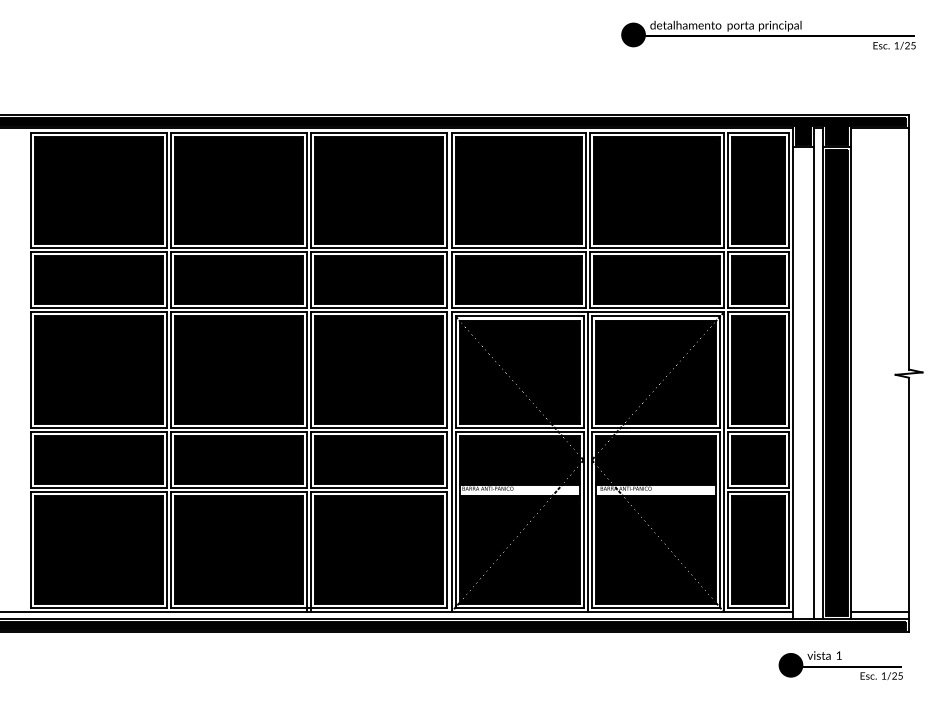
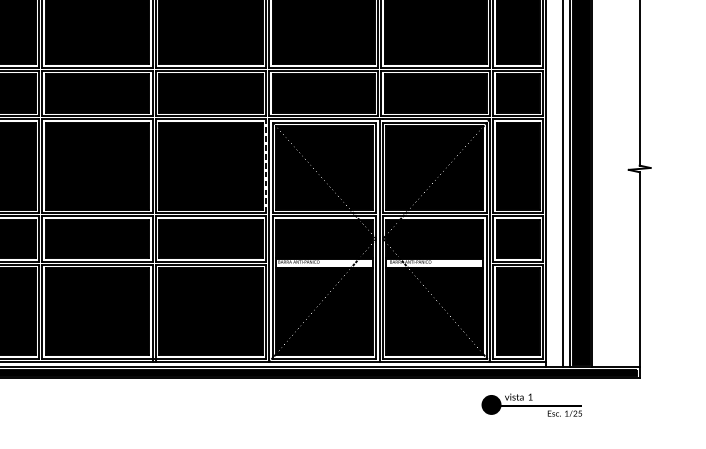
line: (447, 370) -> (266, 166), solid -> dashed
line: (879, 612) -> (615, 362), removed
text: (840, 665) -> (531, 405), moved

